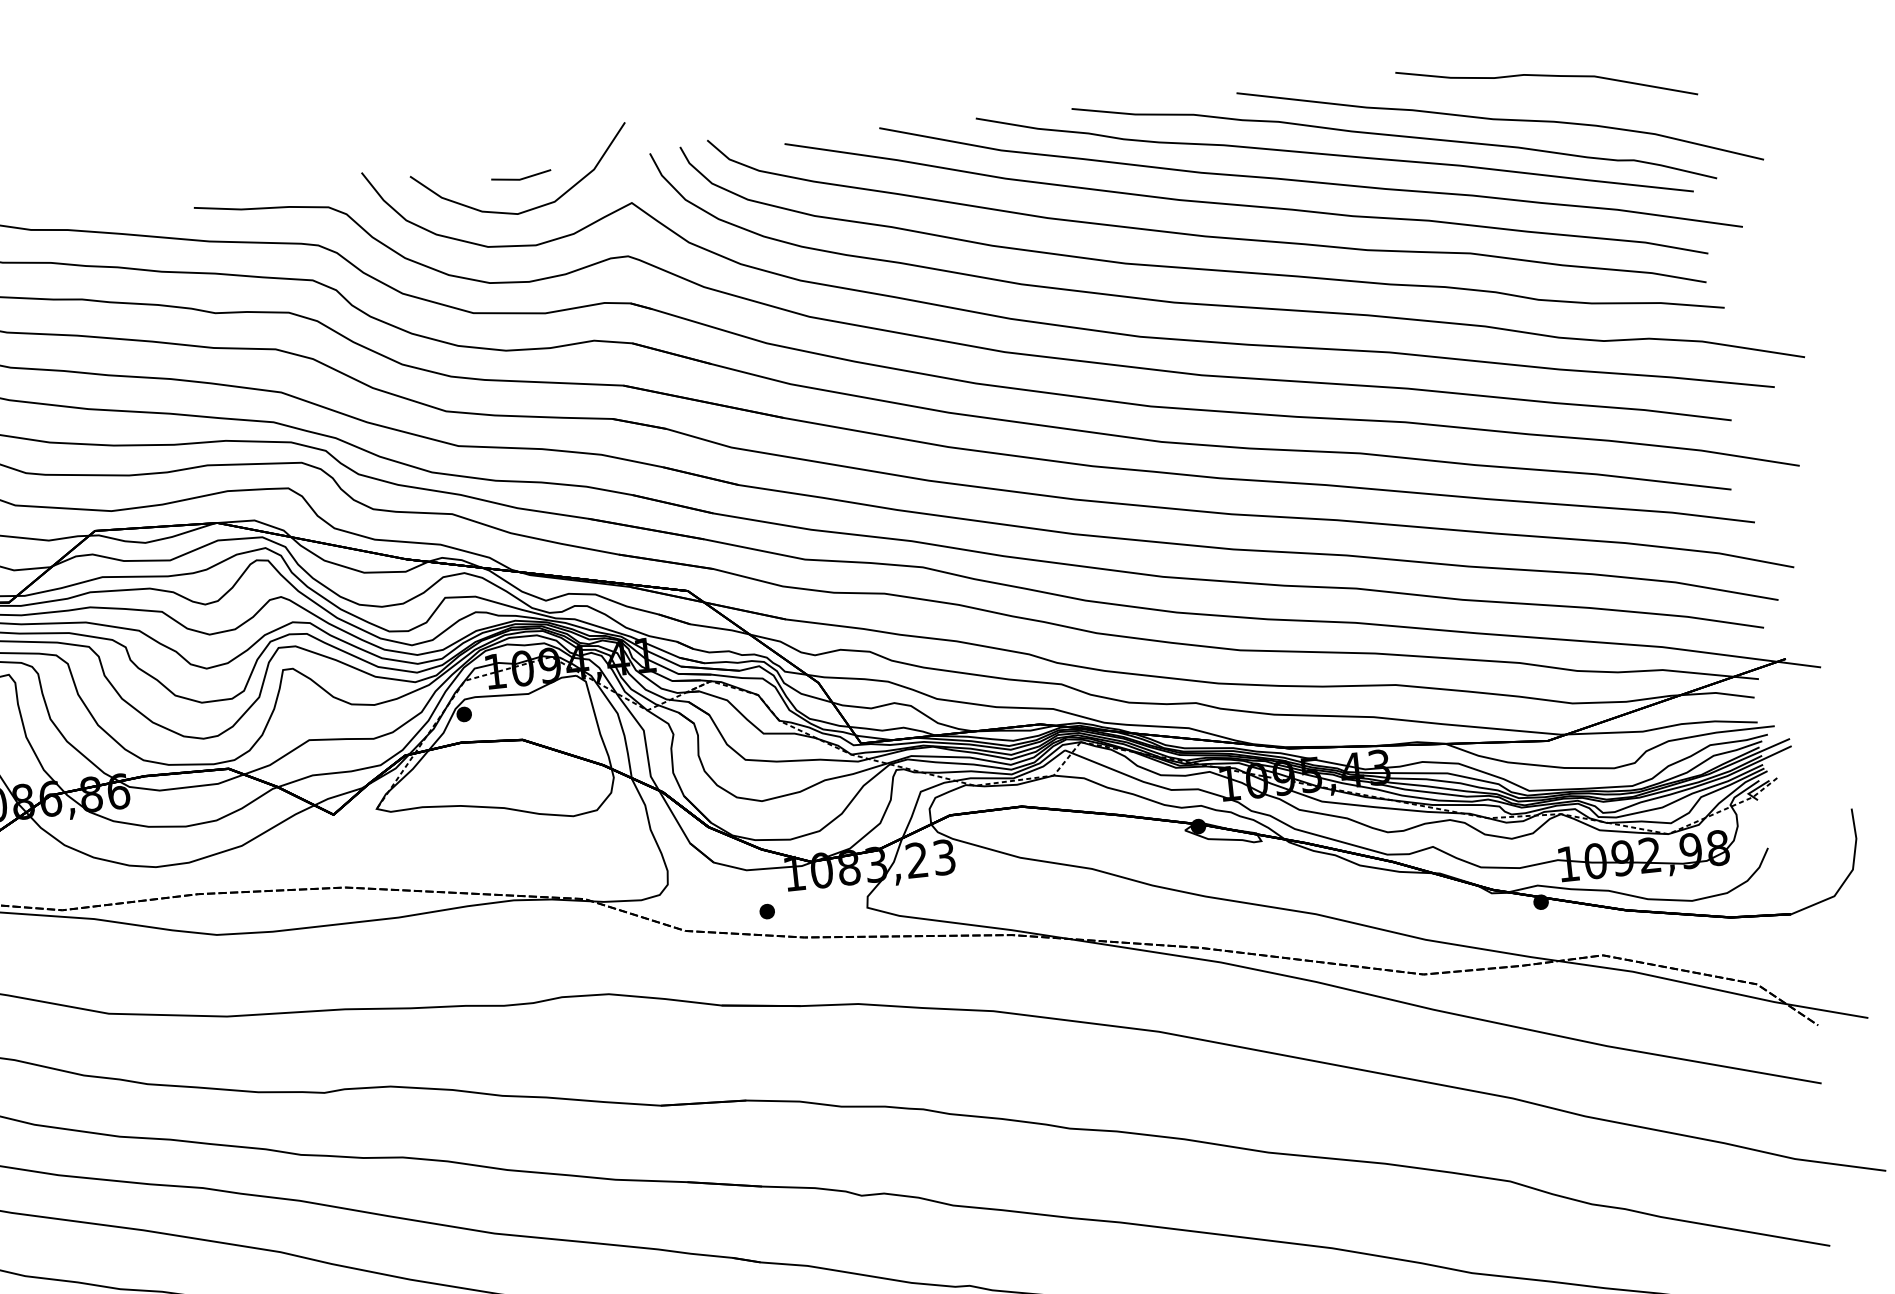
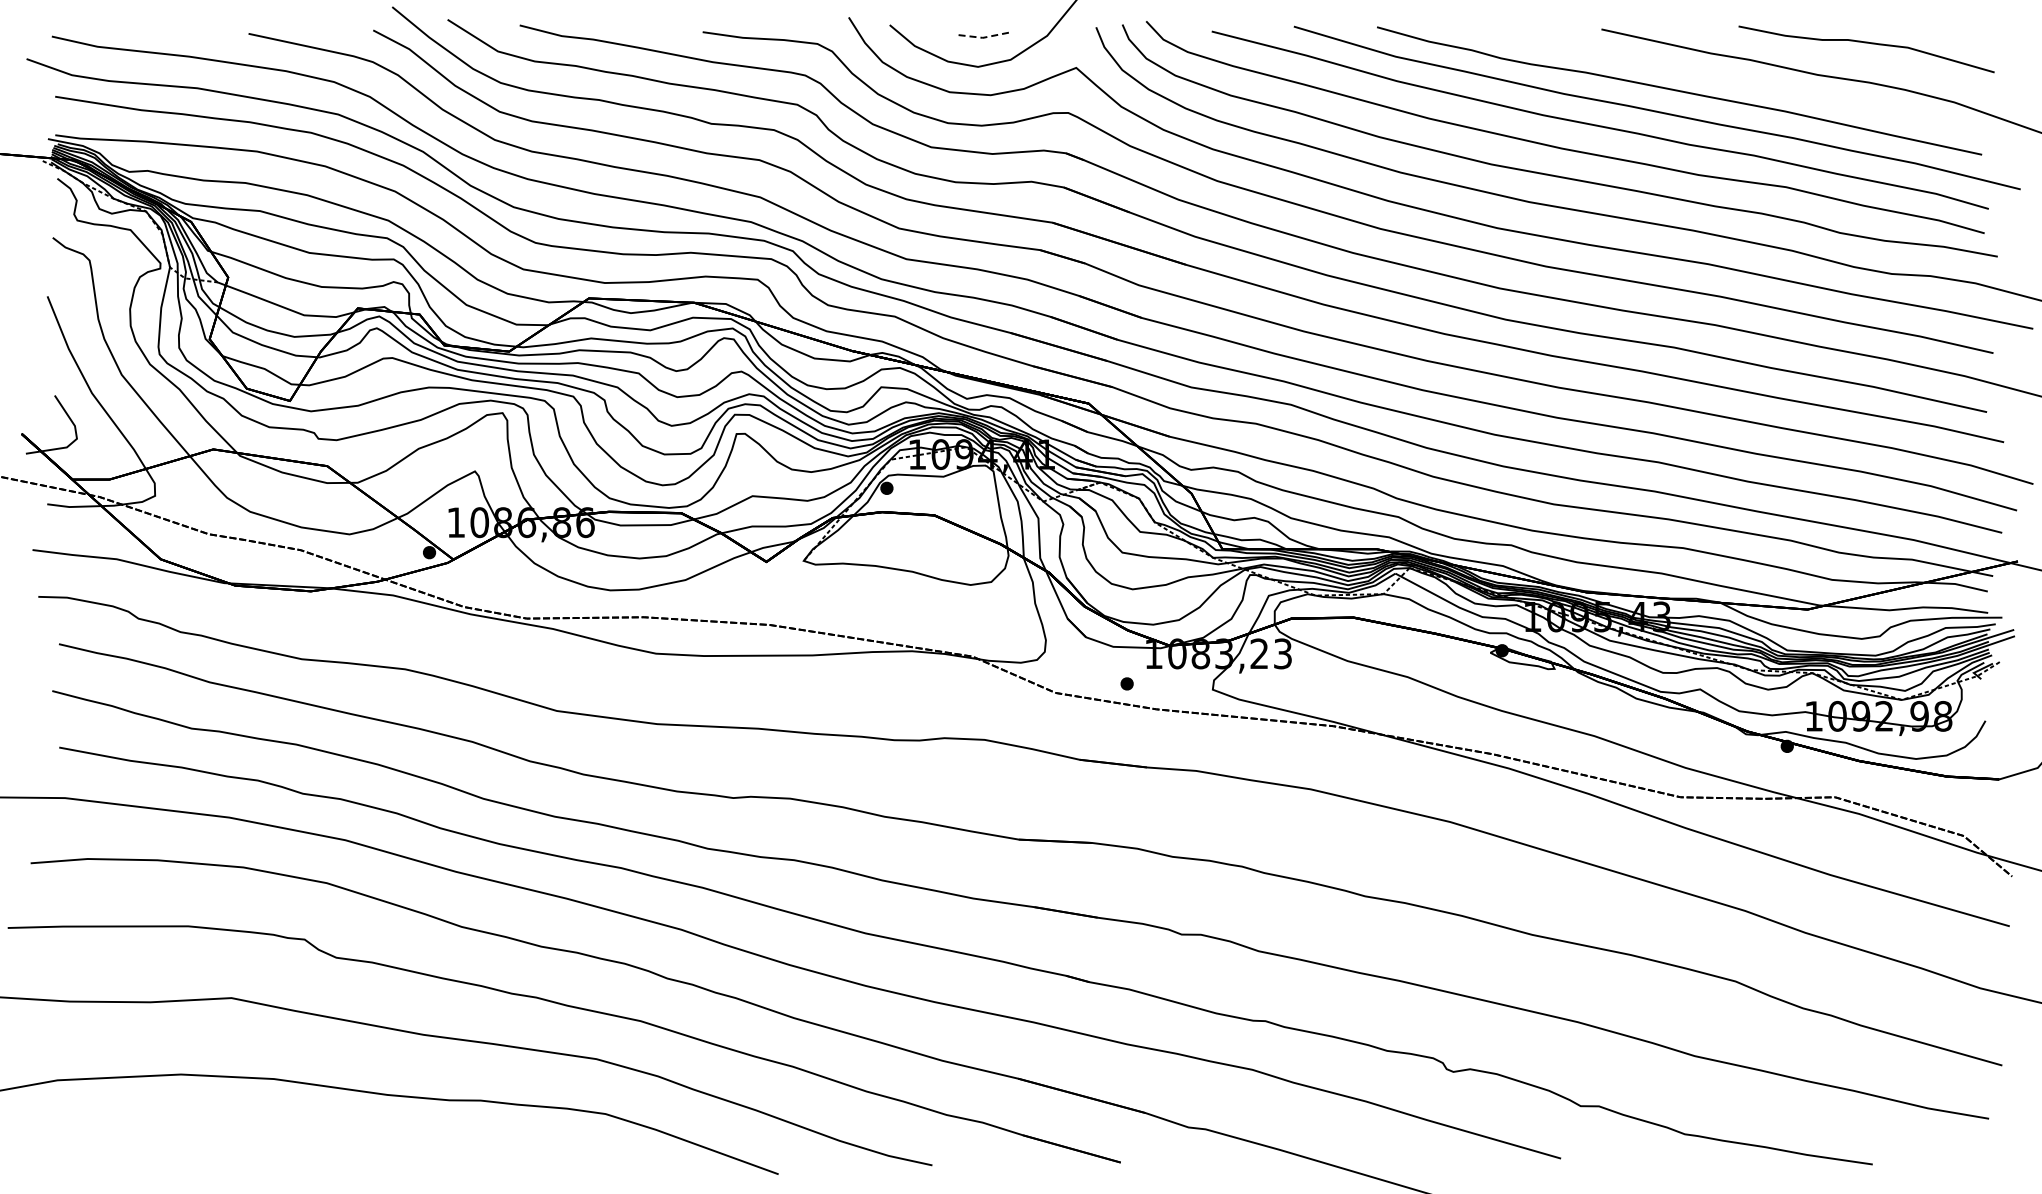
curve: (1397, 137) -> (1734, 81), removed
line: (521, 179) -> (984, 37), solid -> dashed

